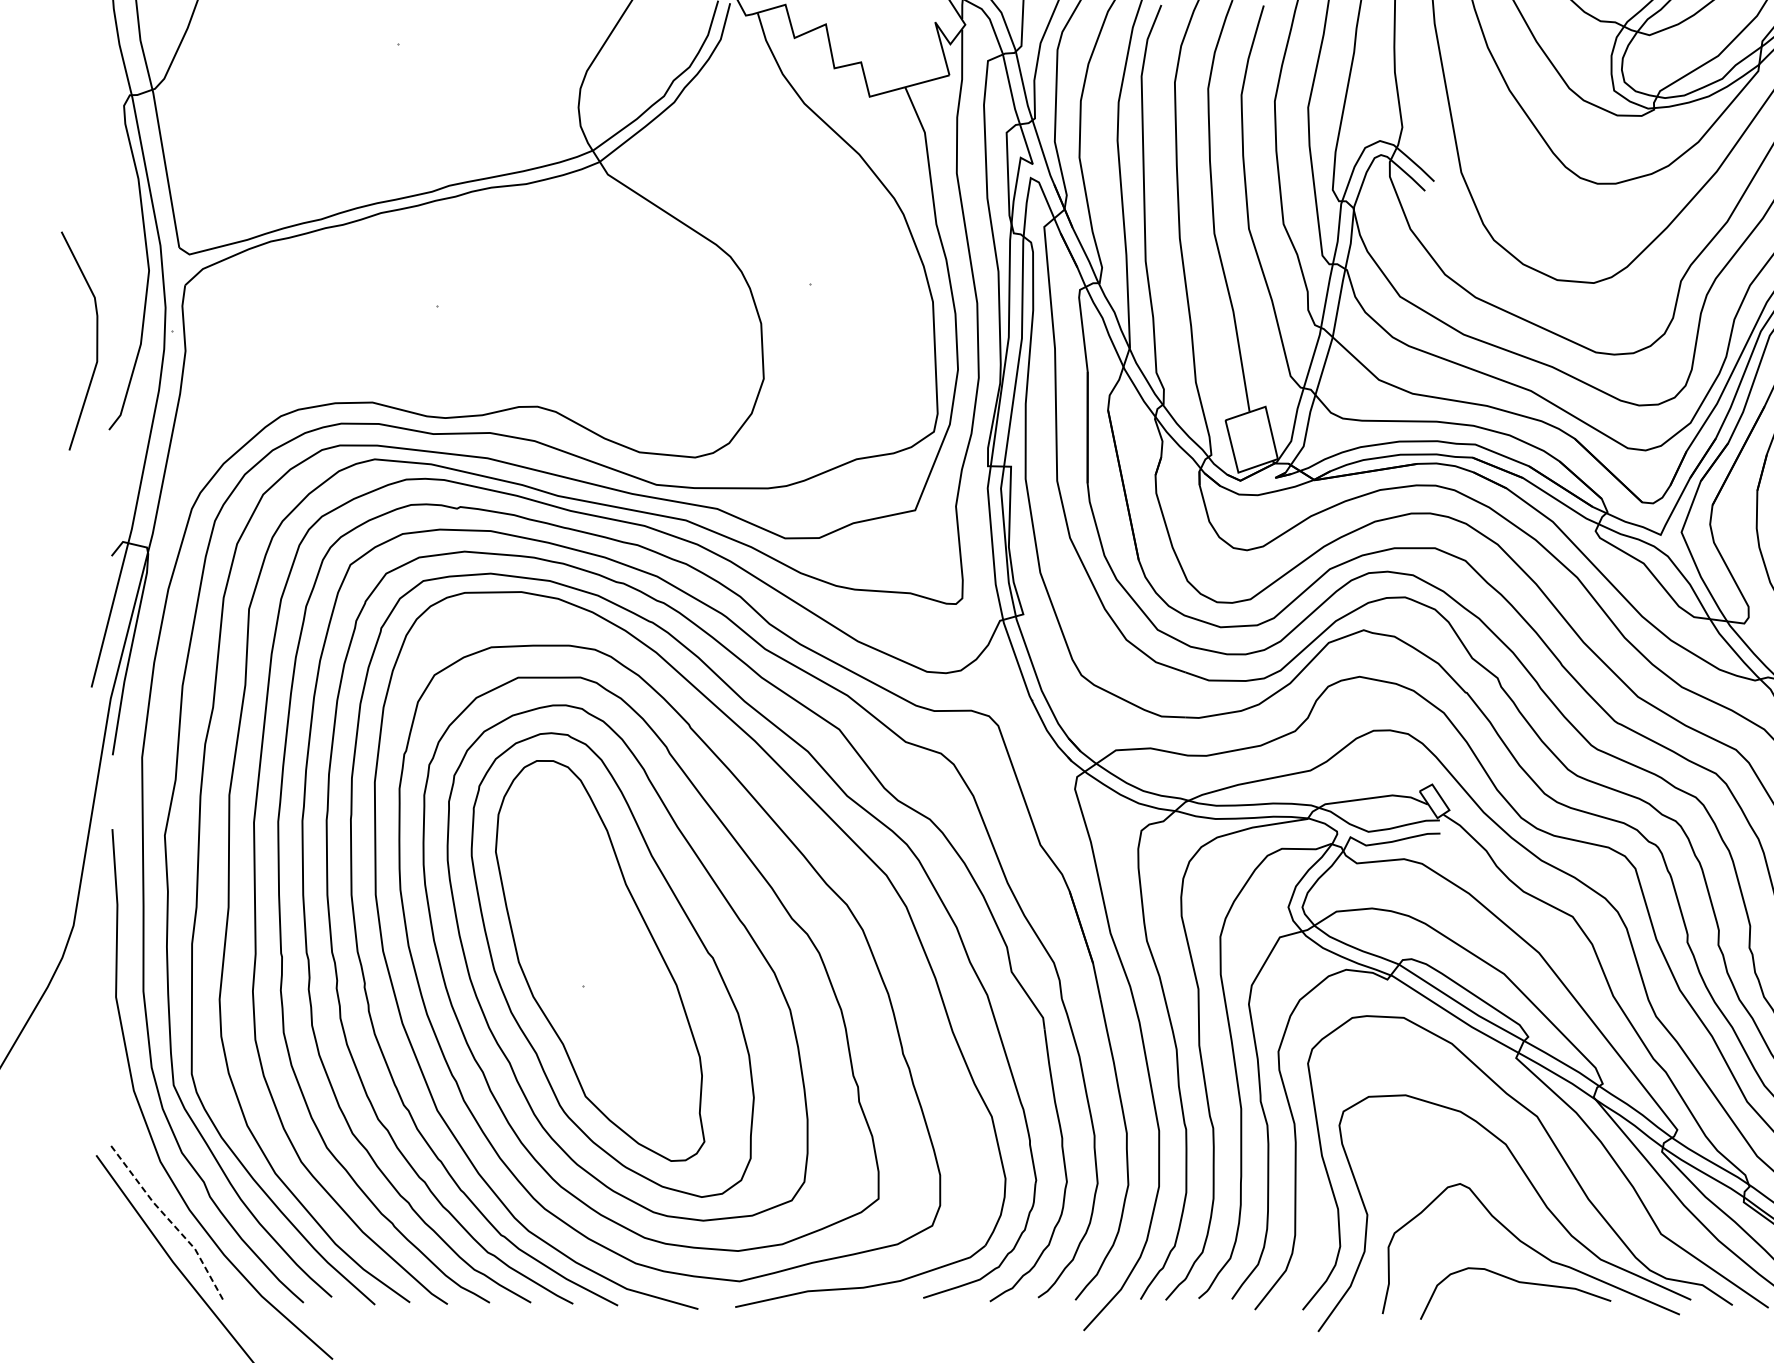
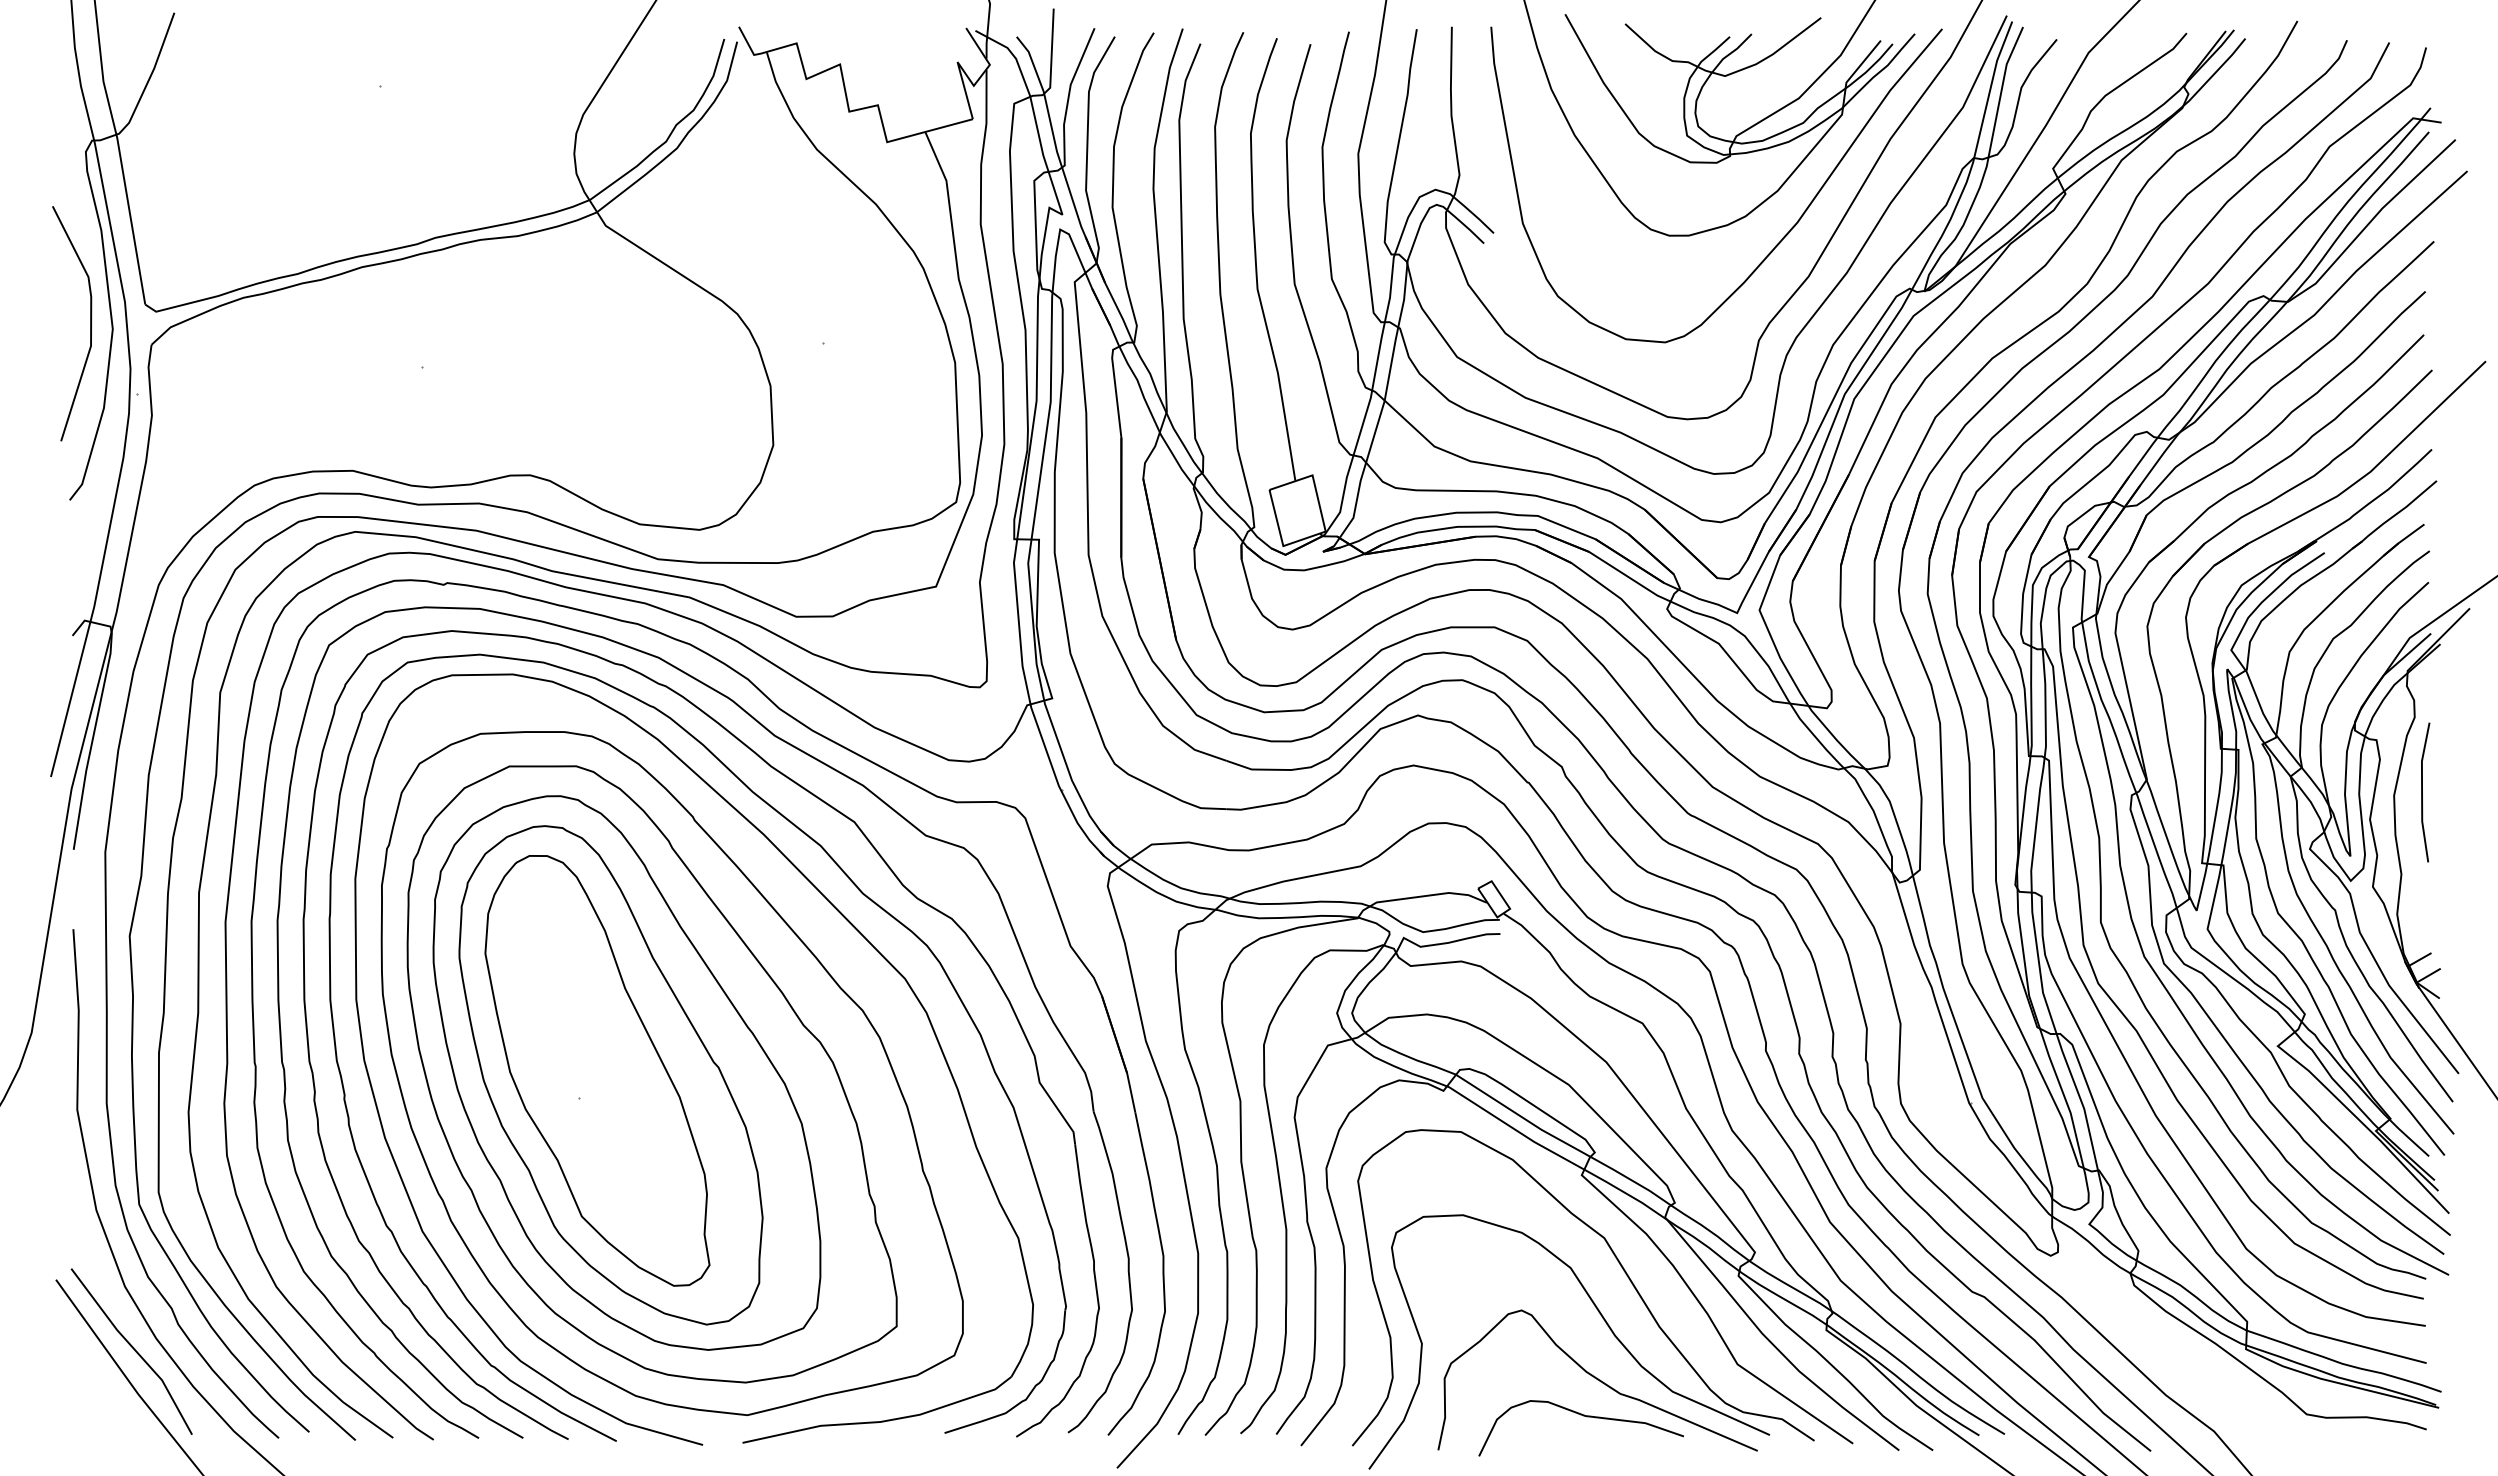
line: (96, 340) -> (90, 323), moved
line: (170, 1221) -> (135, 1350), dashed -> solid

